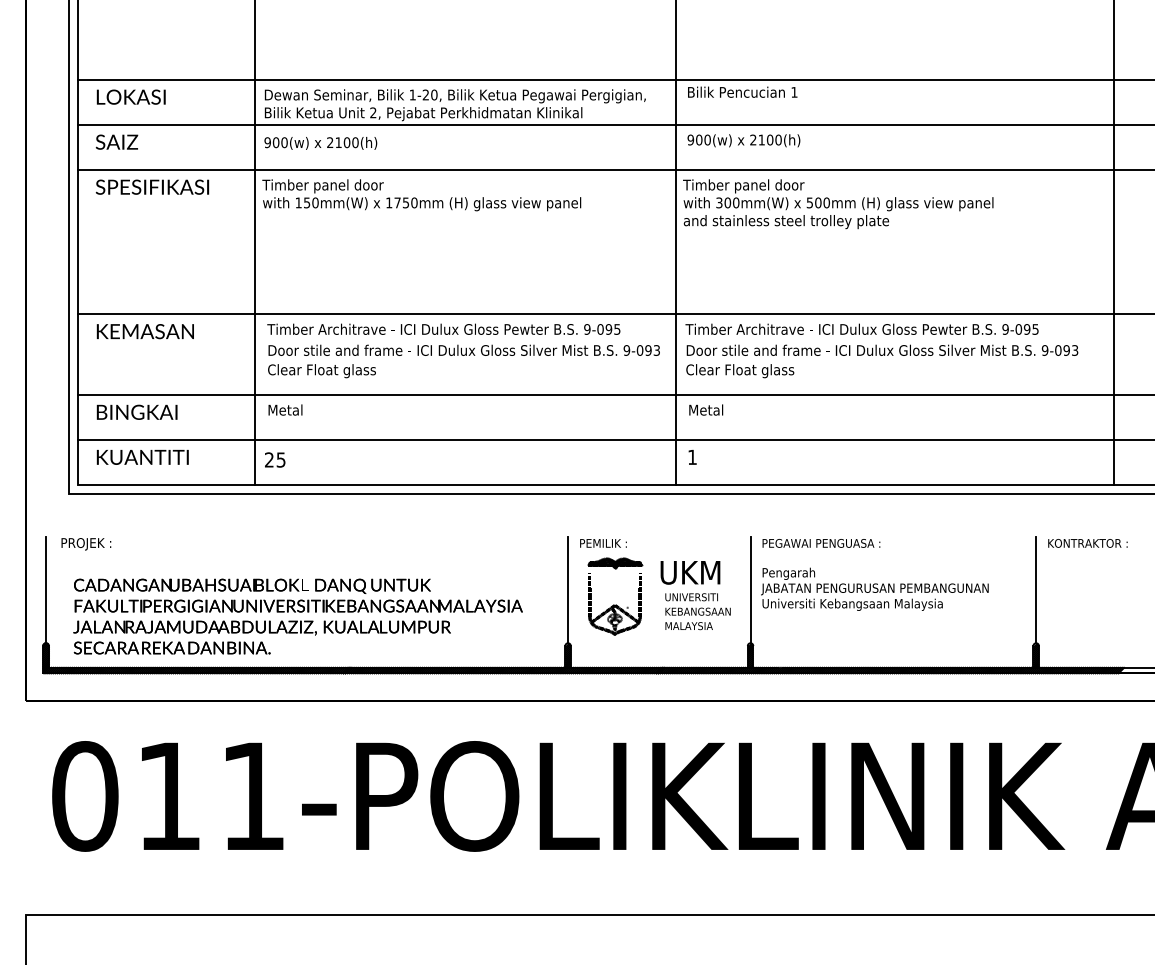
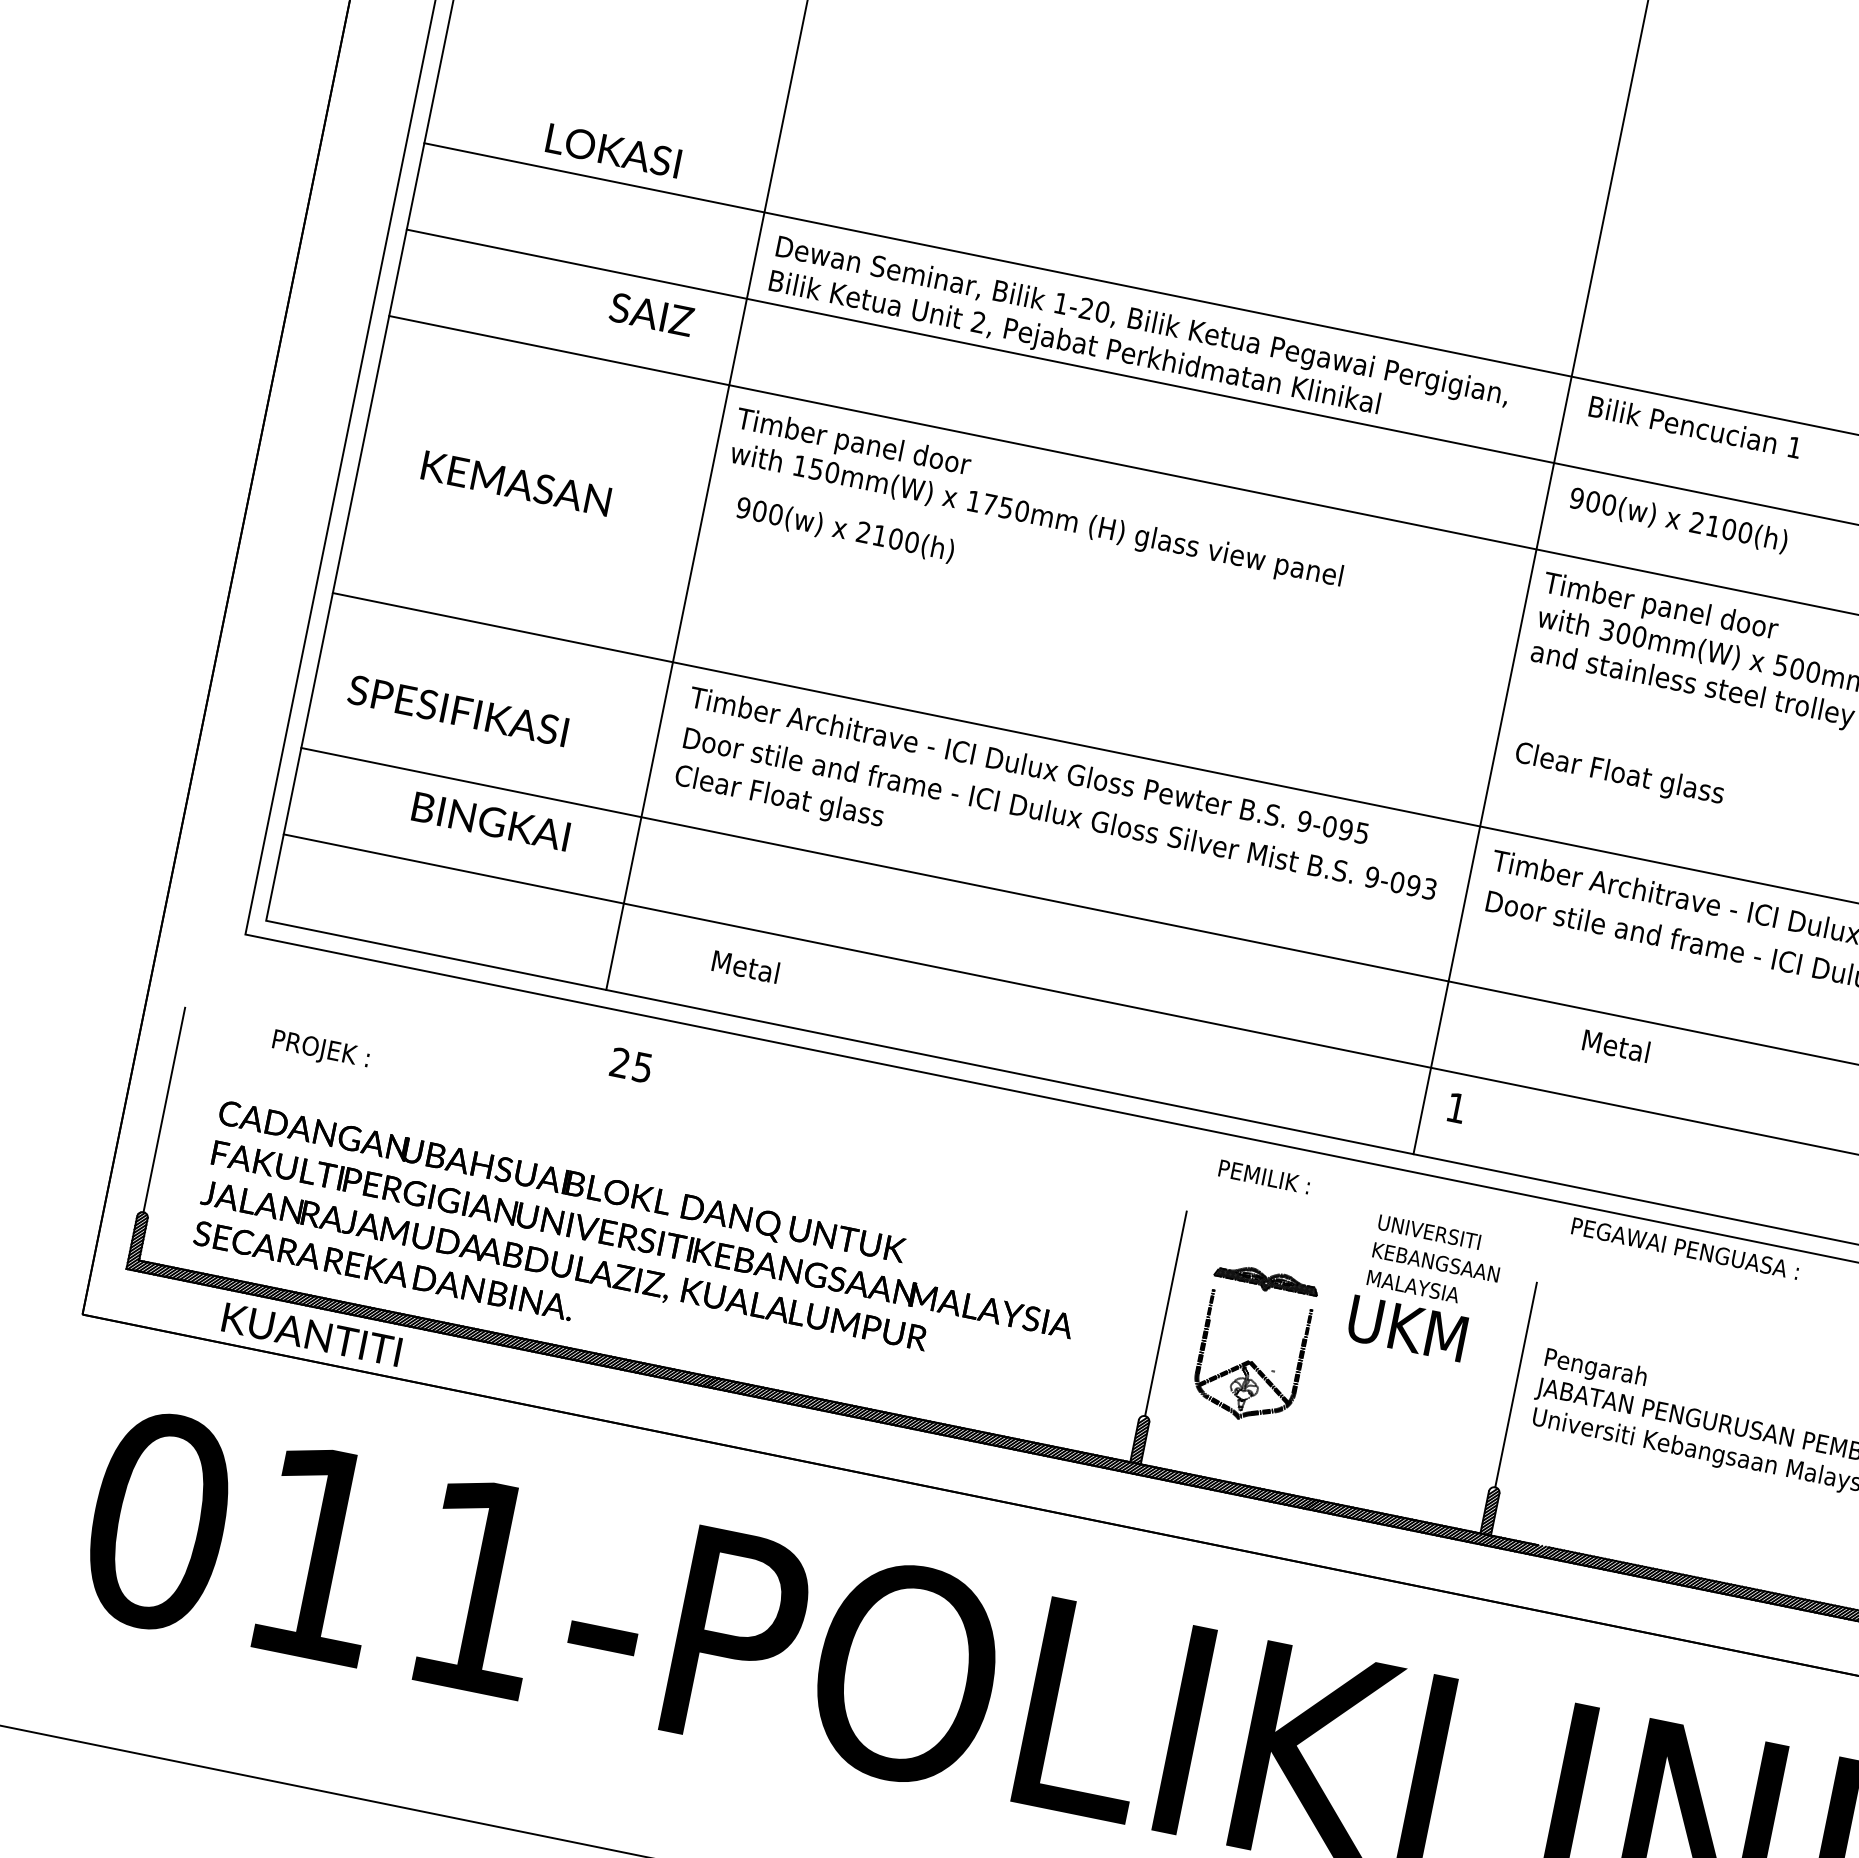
text: (130, 96) -> (612, 149), moved
text: (116, 141) -> (651, 313), moved
text: (320, 143) -> (844, 530), moved
text: (152, 186) -> (458, 709), moved
text: (144, 331) -> (514, 483), moved
text: (740, 371) -> (1619, 775), moved
text: (285, 409) -> (746, 965), moved
text: (706, 409) -> (1617, 1045), moved
text: (136, 411) -> (490, 819), moved
text: (142, 457) -> (311, 1334), moved
text: (275, 459) -> (632, 1064), moved
text: (603, 543) -> (1264, 1177), moved
text: (821, 543) -> (1685, 1248), moved
text: (86, 544) -> (321, 1051), moved
text: (697, 611) -> (1435, 1261), moved

